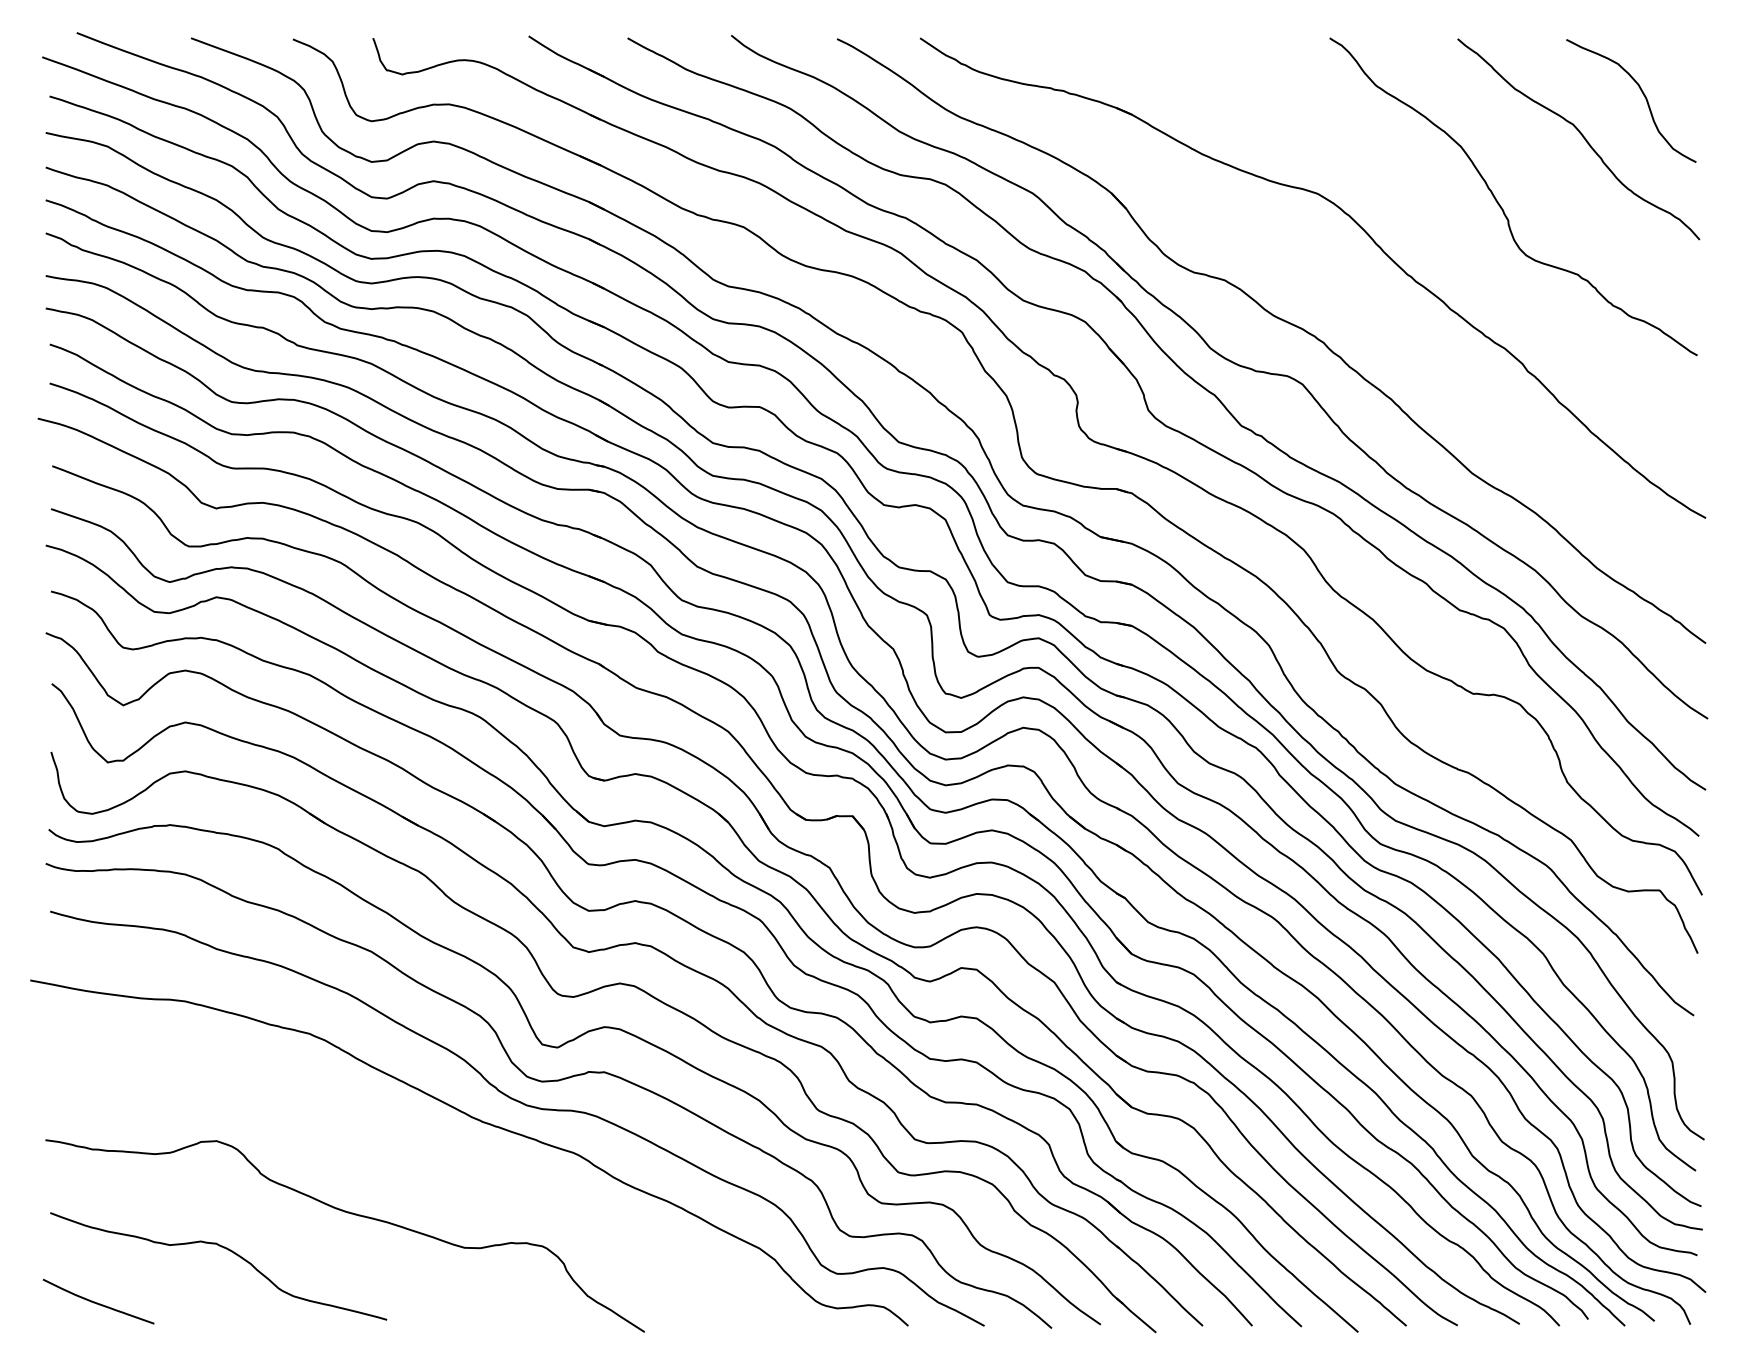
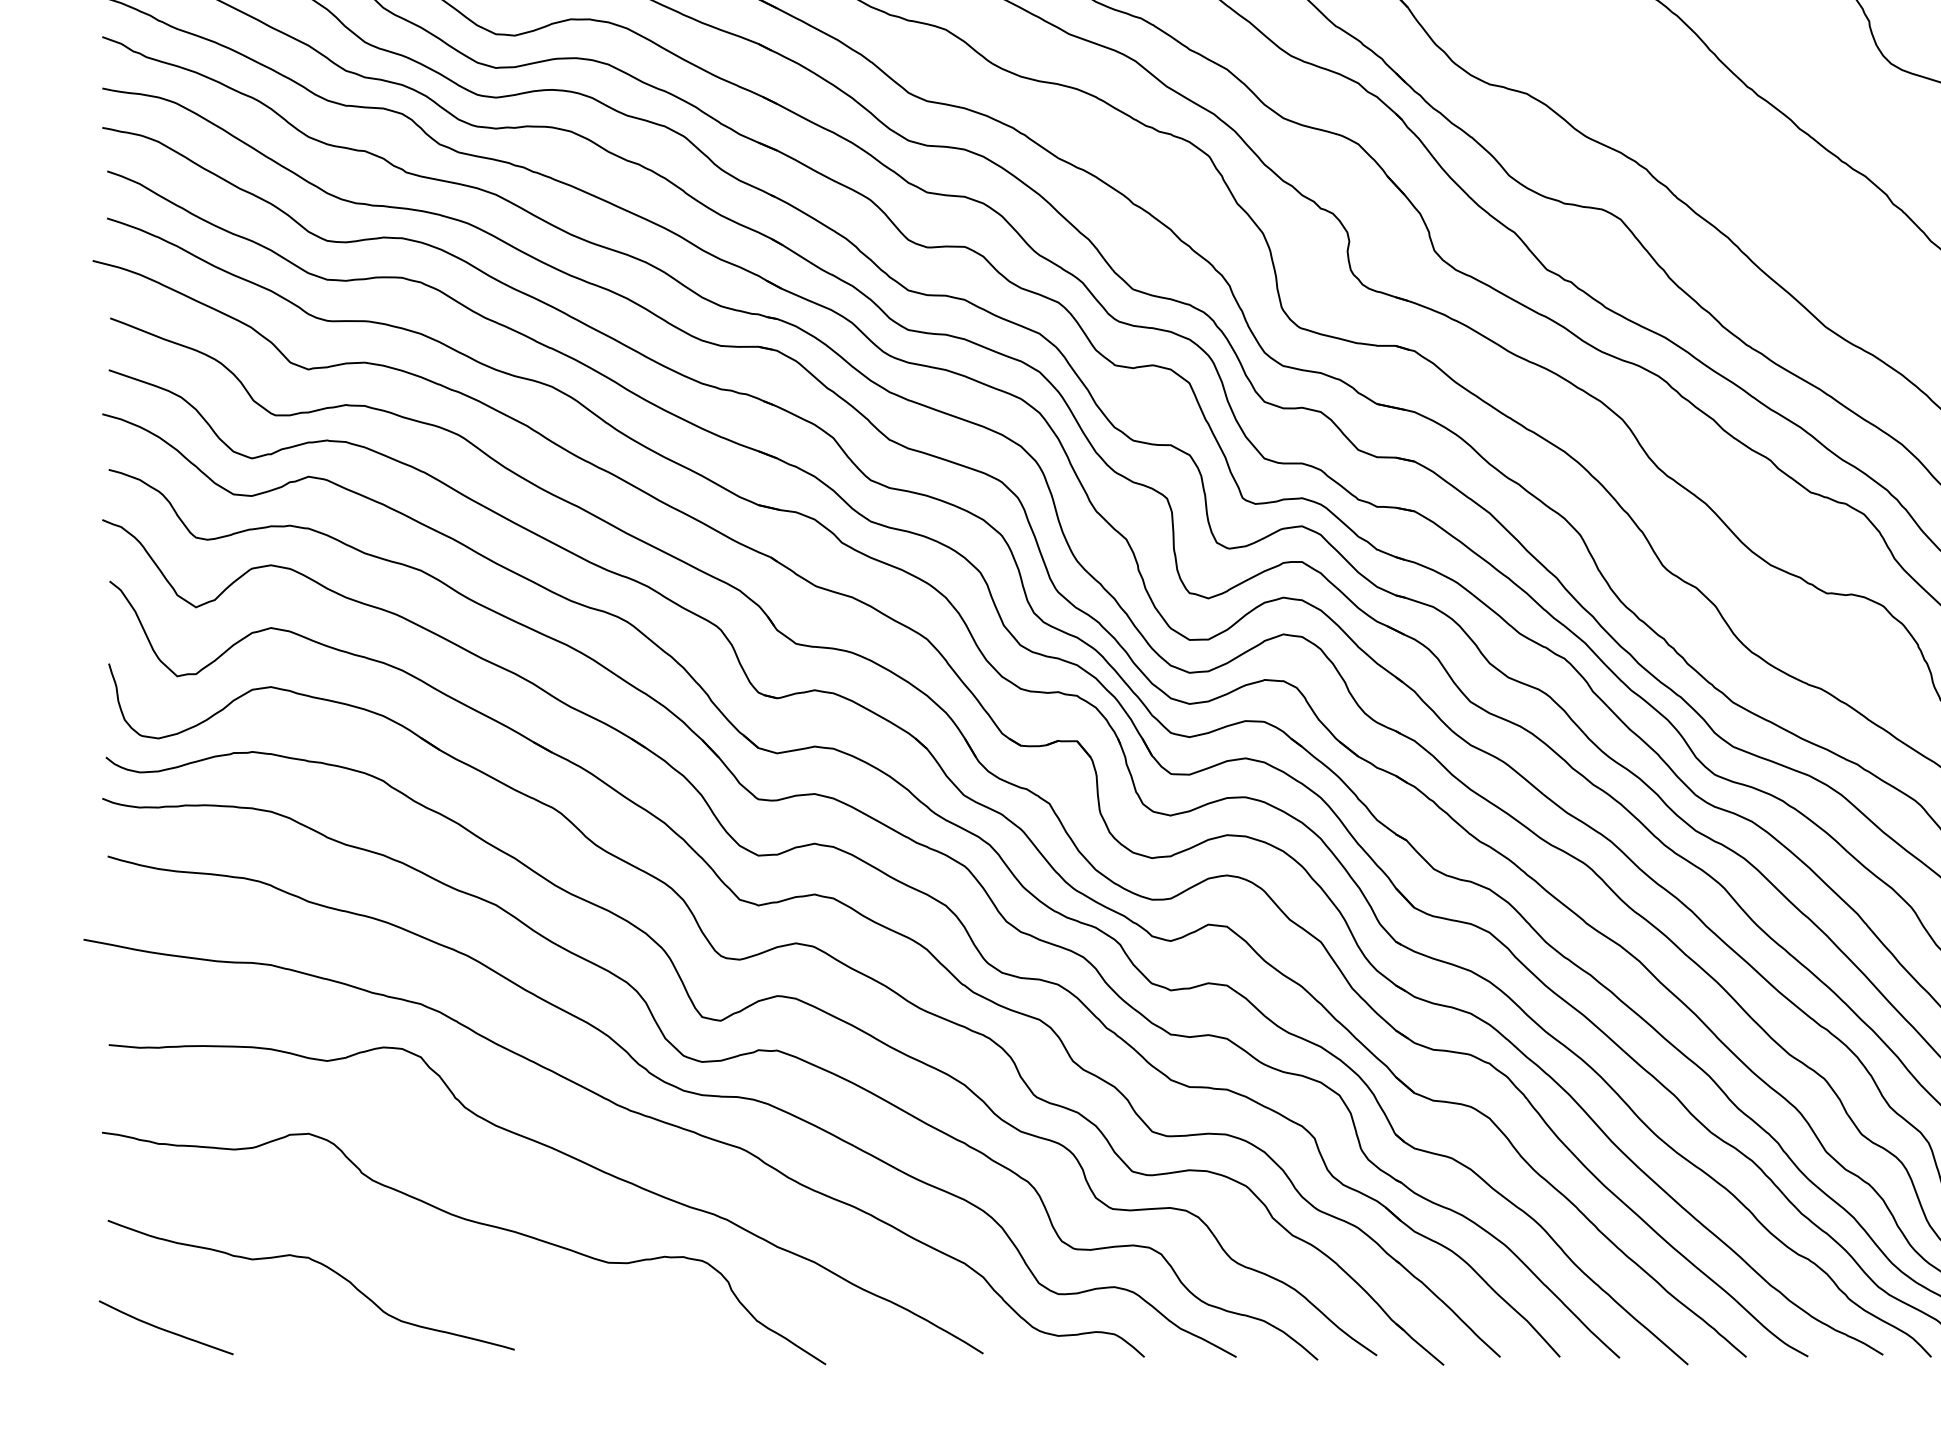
curve: (429, 1159) -> (565, 1156), added

